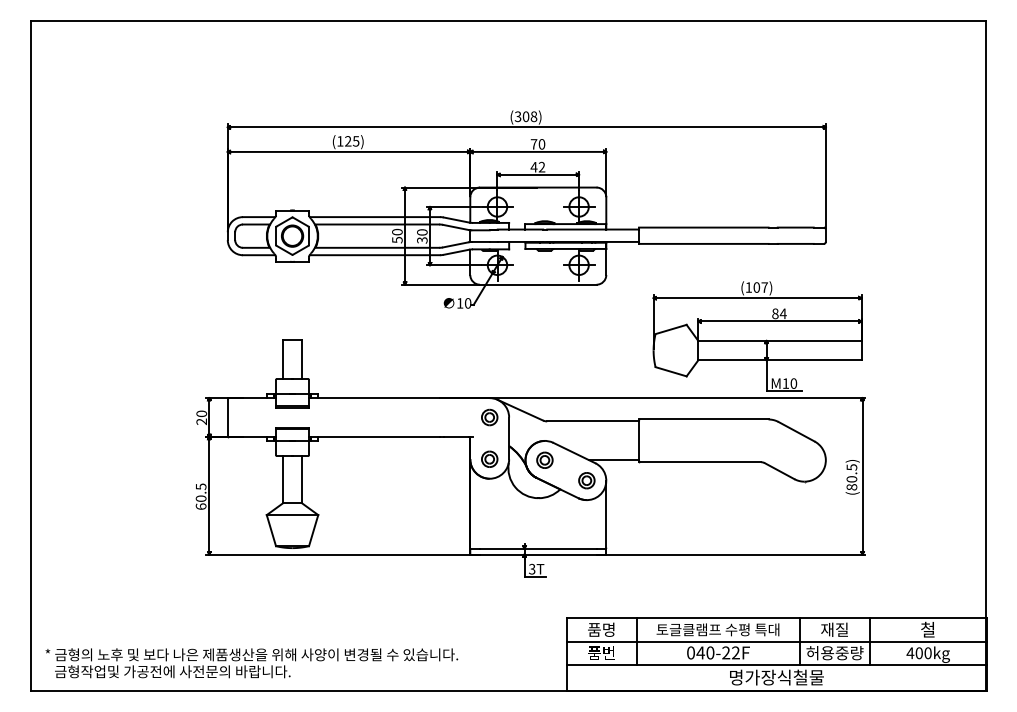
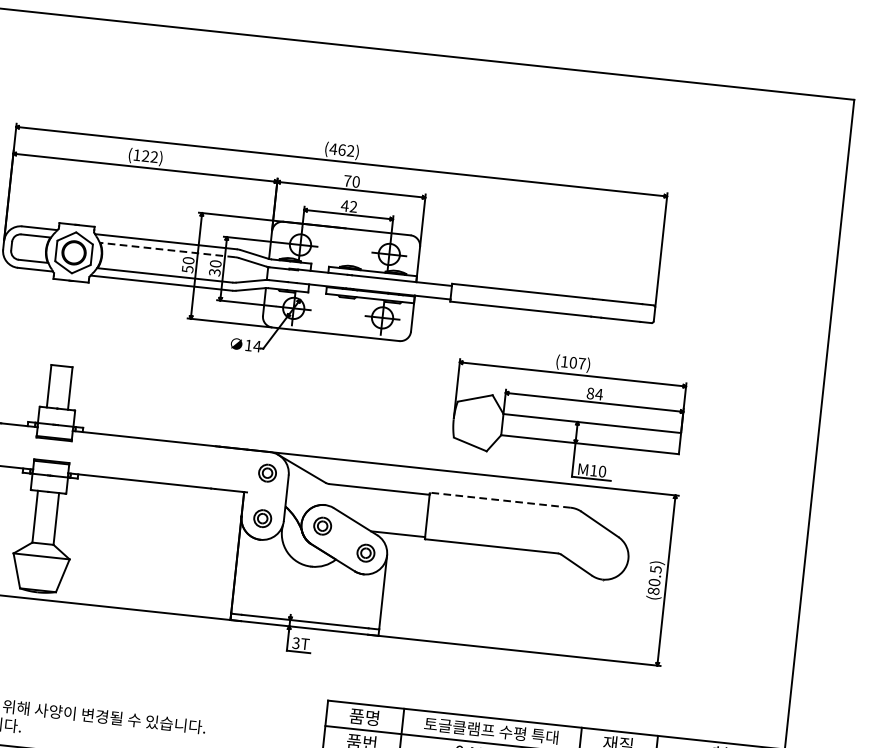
text: (525, 116) -> (341, 149), (308) -> (462)
text: (355, 141) -> (153, 157), (125) -> (122)
line: (376, 224) -> (166, 249), solid -> dashed
text: (467, 303) -> (256, 346), 10 -> 14
line: (703, 419) -> (500, 500), solid -> dashed

